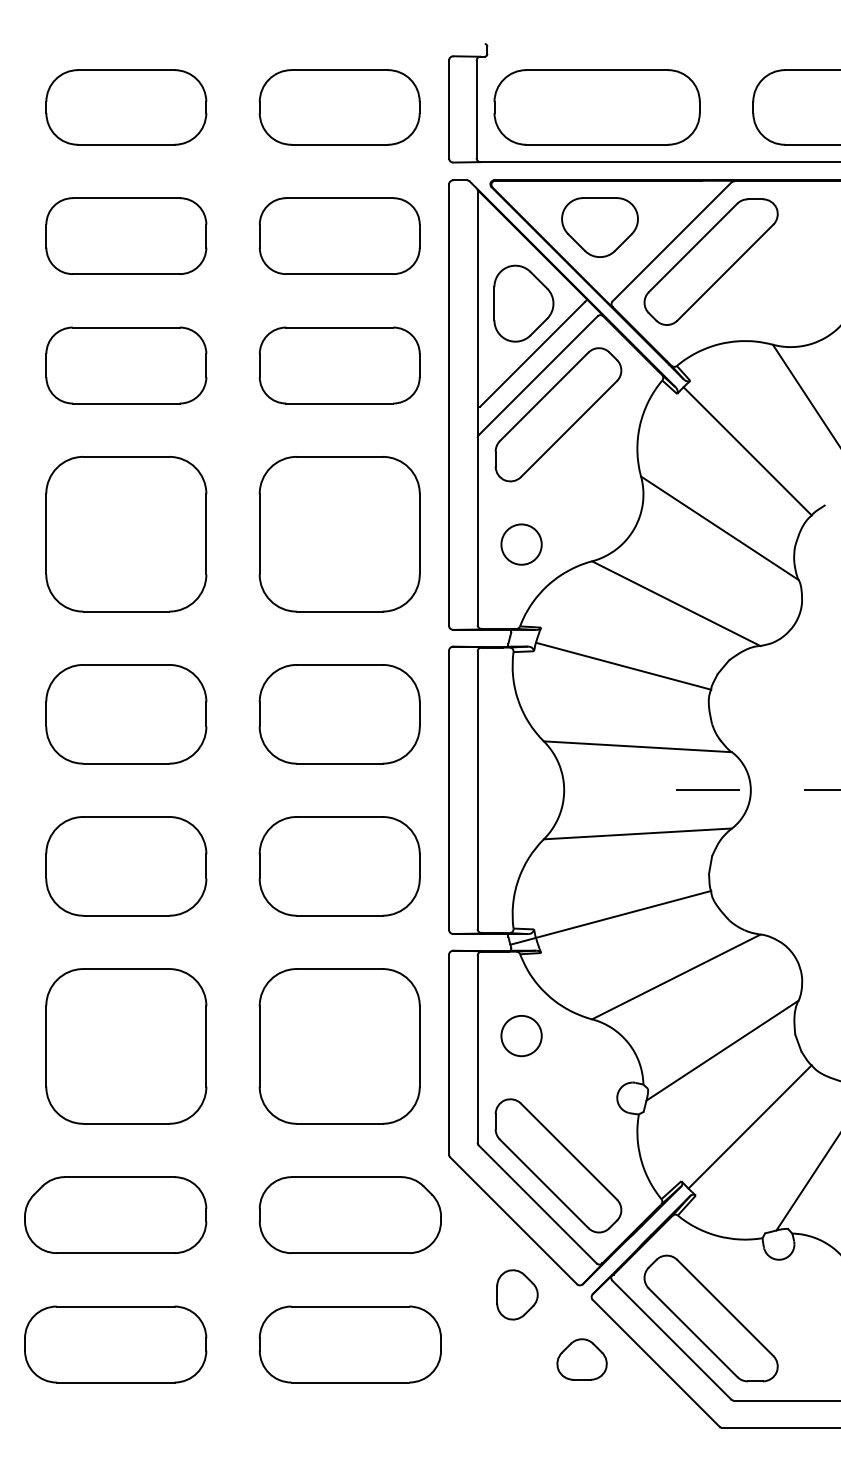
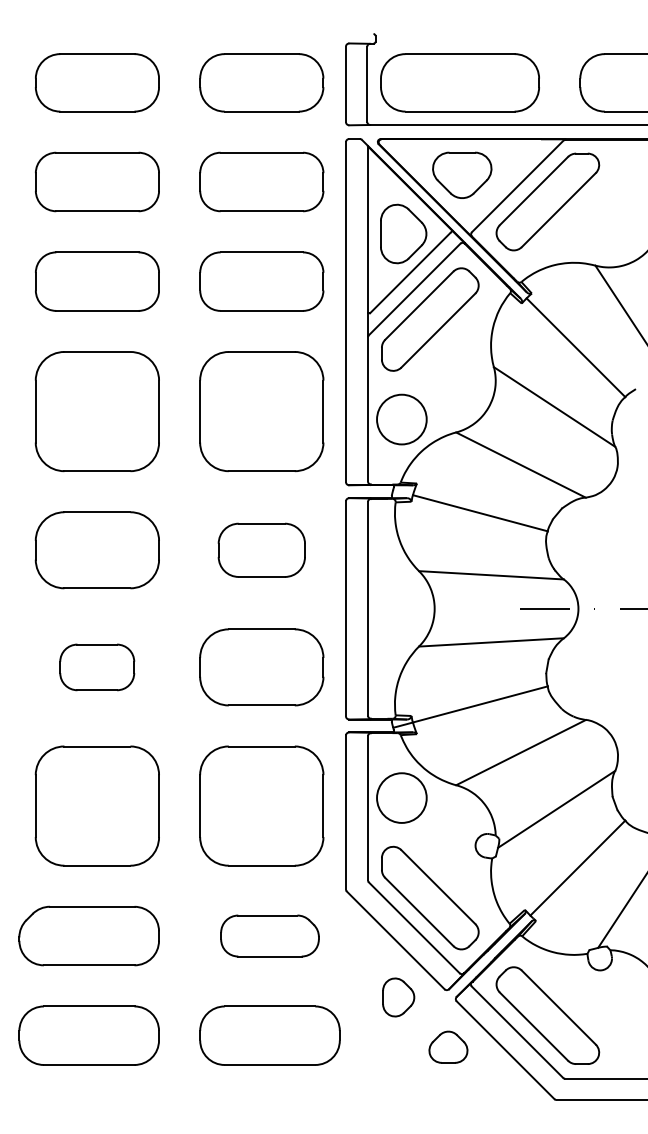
circle: (521, 544) -> (401, 419), size x1.6
part: (339, 714) -> (261, 550), size x0.7
part: (125, 866) -> (96, 667), size x0.6
circle: (521, 1035) -> (401, 797), size x1.6
part: (349, 1214) -> (269, 935), size x0.7

